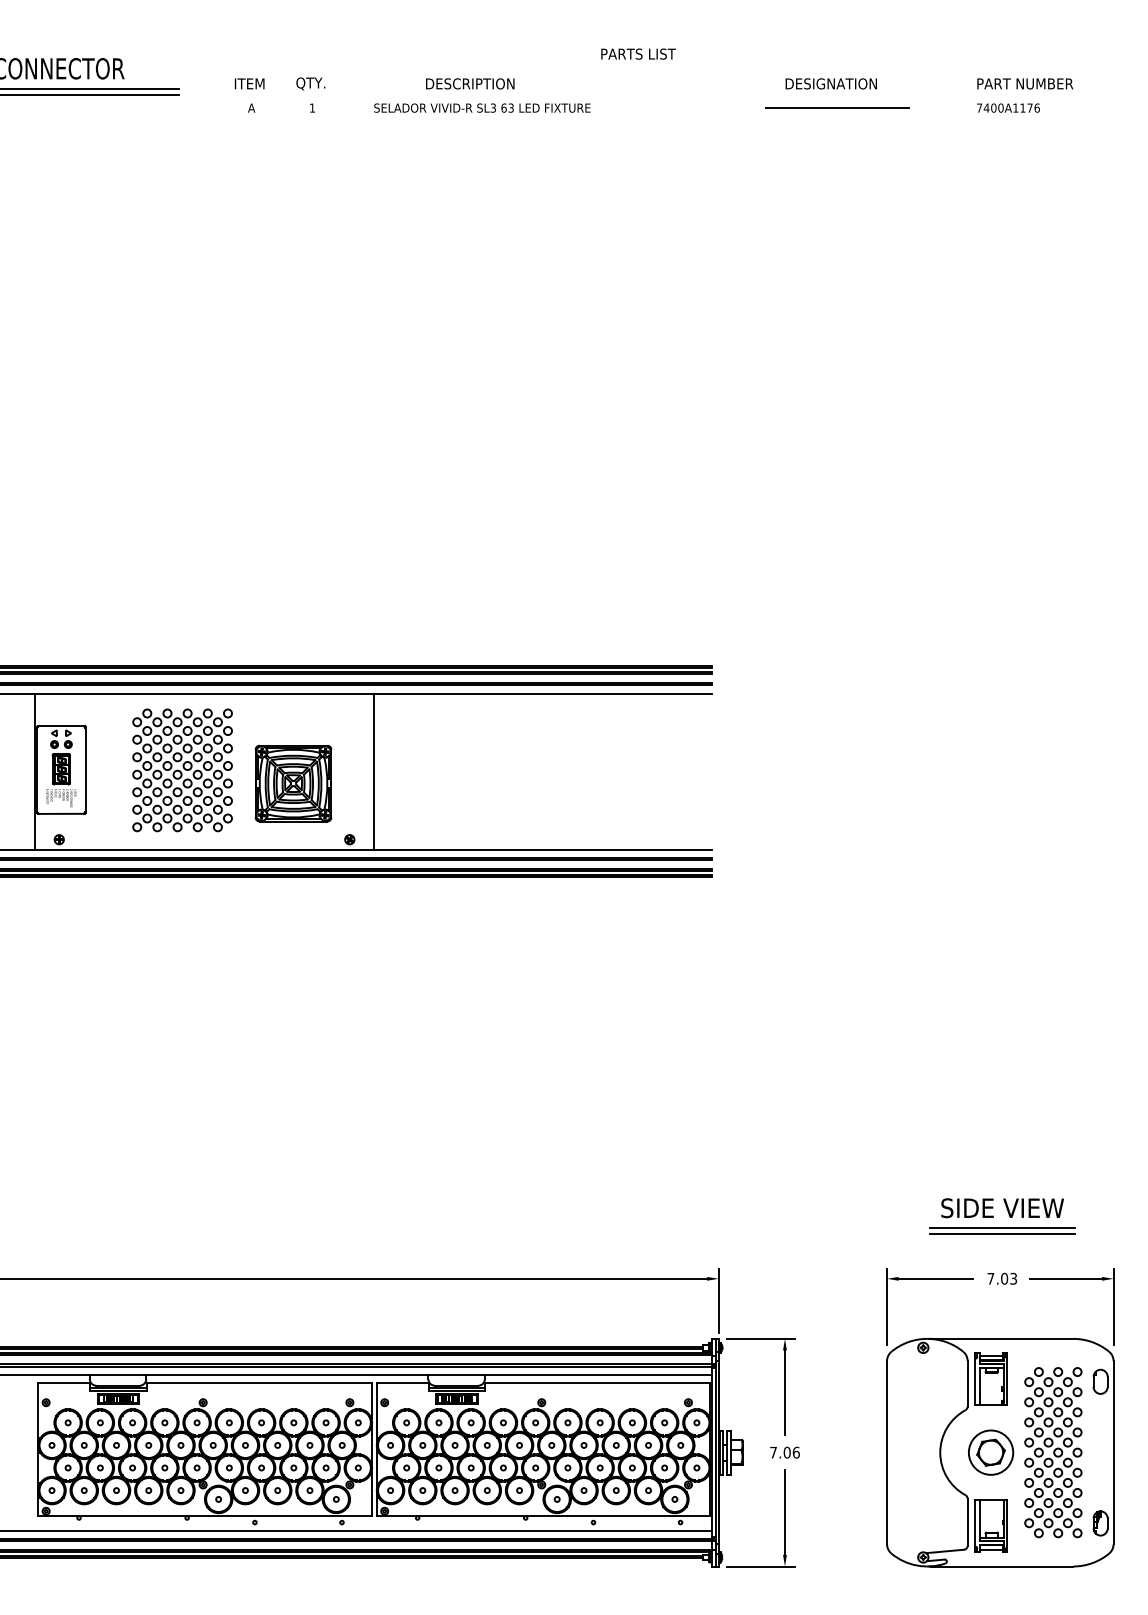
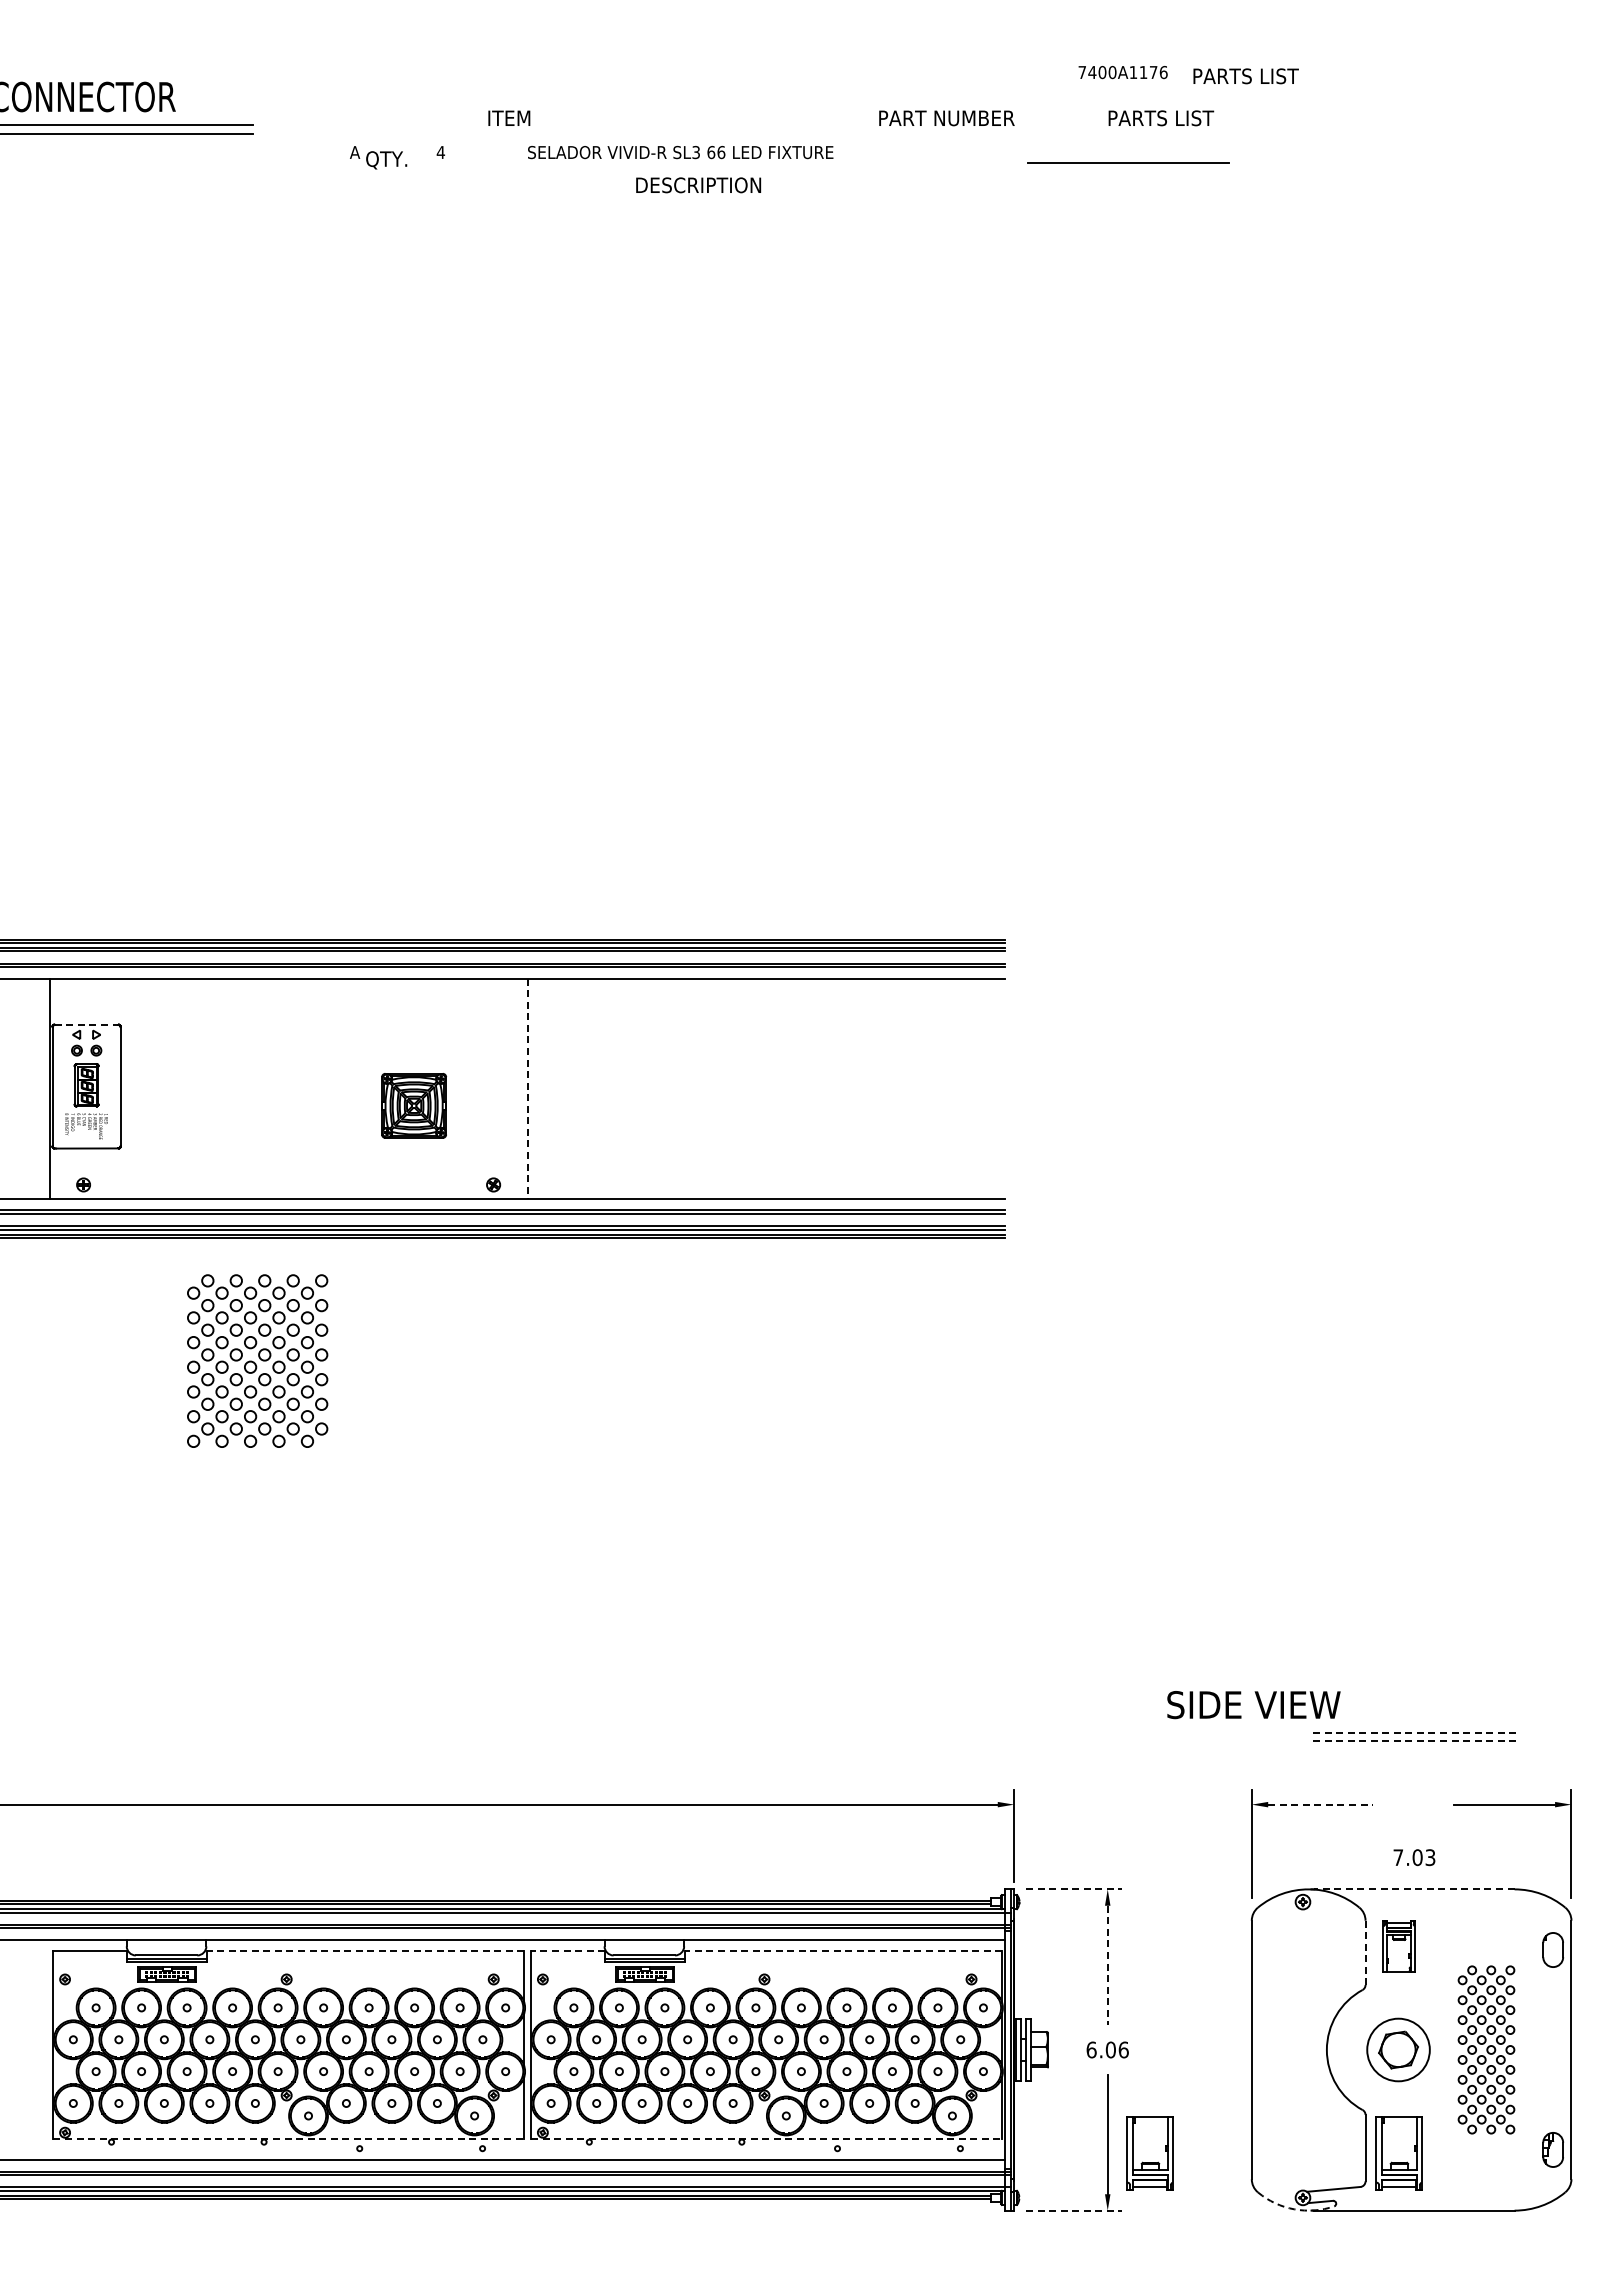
text: (638, 54) -> (1245, 76), moved
text: (249, 83) -> (509, 117), moved
text: (310, 84) -> (386, 160), moved
text: (470, 84) -> (698, 185), moved
text: (831, 84) -> (1173, 118), DESIGNATION -> PARTS LIST
text: (1025, 84) -> (946, 118), moved
line: (837, 107) -> (1128, 162), moved
text: (312, 108) -> (440, 152), 1 -> 4
text: (511, 108) -> (721, 152), 63 -> 66
text: (1008, 108) -> (1122, 72), moved
line: (61, 726) -> (86, 1024), solid -> dashed
part: (182, 769) -> (257, 1360), moved
line: (373, 772) -> (527, 1089), solid -> dashed
part: (293, 783) -> (413, 1105), size x0.6
text: (1002, 1208) -> (1253, 1705), moved
line: (1003, 1228) -> (1415, 1733), solid -> dashed
line: (1003, 1233) -> (1415, 1740), solid -> dashed
line: (936, 1278) -> (1321, 1804), solid -> dashed
text: (1002, 1278) -> (1414, 1857), moved
line: (761, 1338) -> (1074, 1889), solid -> dashed
line: (1001, 1338) -> (1413, 1889), solid -> dashed
part: (991, 1379) -> (1398, 1946), size x0.7
line: (259, 1382) -> (365, 1951), solid -> dashed
line: (402, 1382) -> (568, 1951), solid -> dashed
line: (597, 1382) -> (843, 1951), solid -> dashed
line: (967, 1384) -> (1365, 1953), solid -> dashed
line: (784, 1392) -> (1107, 1965), solid -> dashed
text: (773, 1452) -> (1091, 2049), 7.06 -> 6.06
part: (1053, 1452) -> (1486, 2049), size x0.7
line: (205, 1515) -> (289, 2138), solid -> dashed
line: (543, 1515) -> (767, 2138), solid -> dashed
part: (814, 1526) -> (1149, 2153), added
arc: (917, 1565) -> (1294, 2209), solid -> dashed
line: (761, 1566) -> (1074, 2210), solid -> dashed

